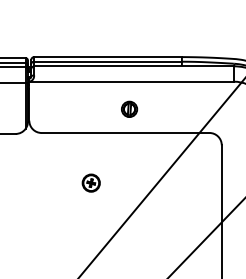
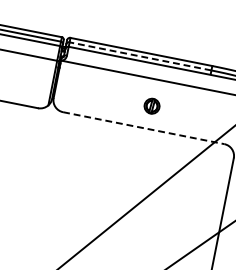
line: (108, 61) -> (140, 56), solid -> dashed
line: (125, 132) -> (143, 127), solid -> dashed
part: (90, 182) -> (100, 169), removed

